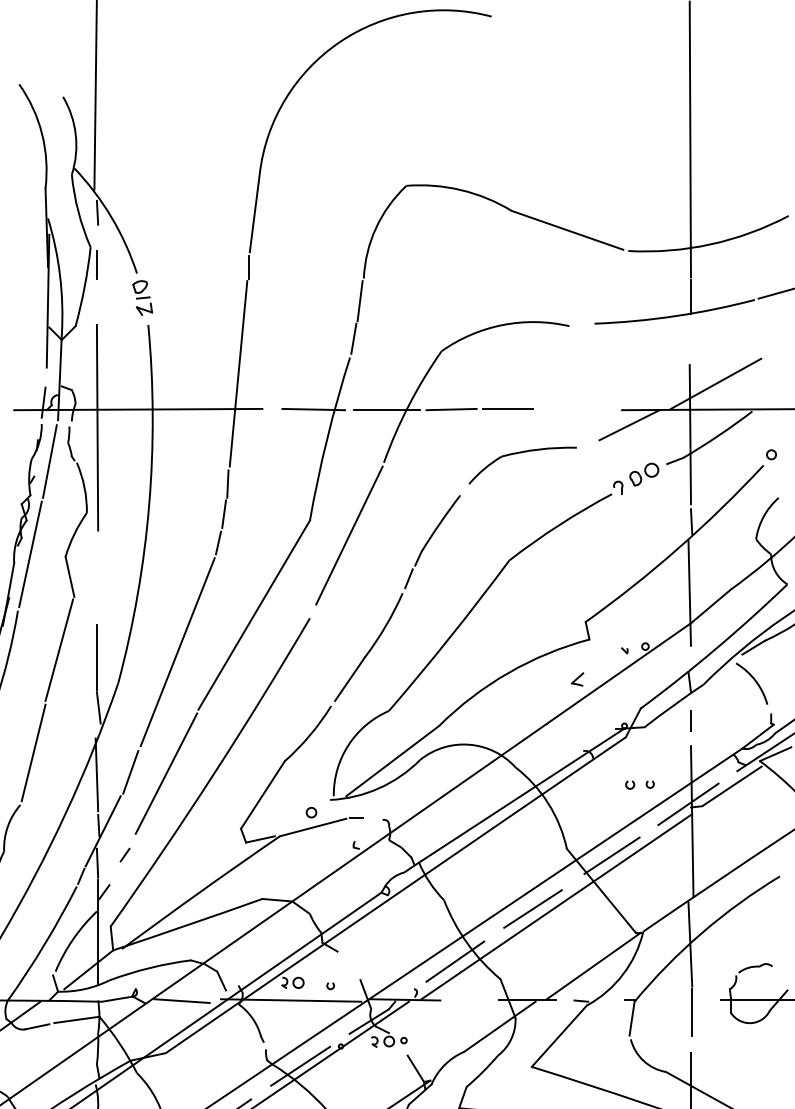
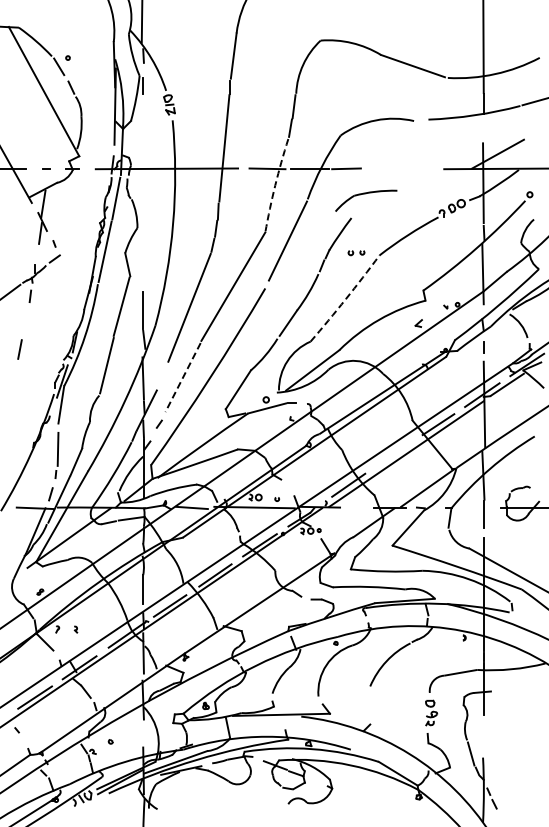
line: (507, 408) -> (378, 168), removed
line: (629, 424) -> (448, 177), removed
line: (97, 428) -> (143, 179), removed
arc: (327, 438) -> (275, 185), solid -> dashed
part: (523, 464) -> (366, 200), moved
arc: (449, 637) -> (345, 299), solid -> dashed
line: (130, 771) -> (162, 376), removed
line: (167, 773) -> (183, 377), solid -> dashed
part: (639, 785) -> (356, 253), moved
line: (531, 907) -> (392, 454), removed

